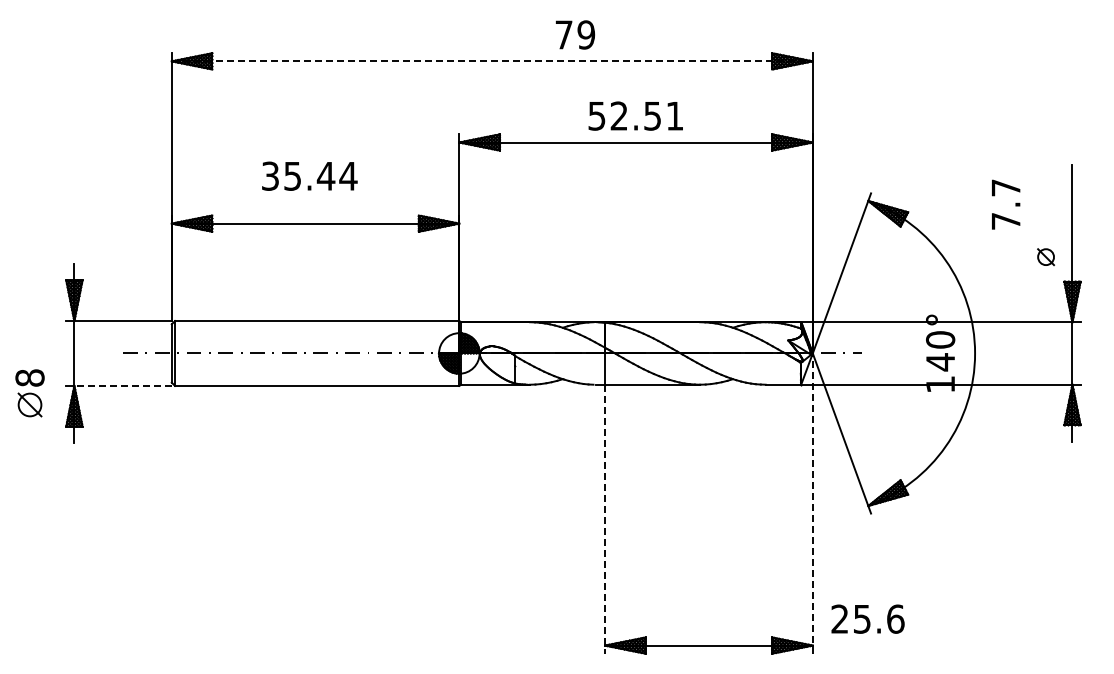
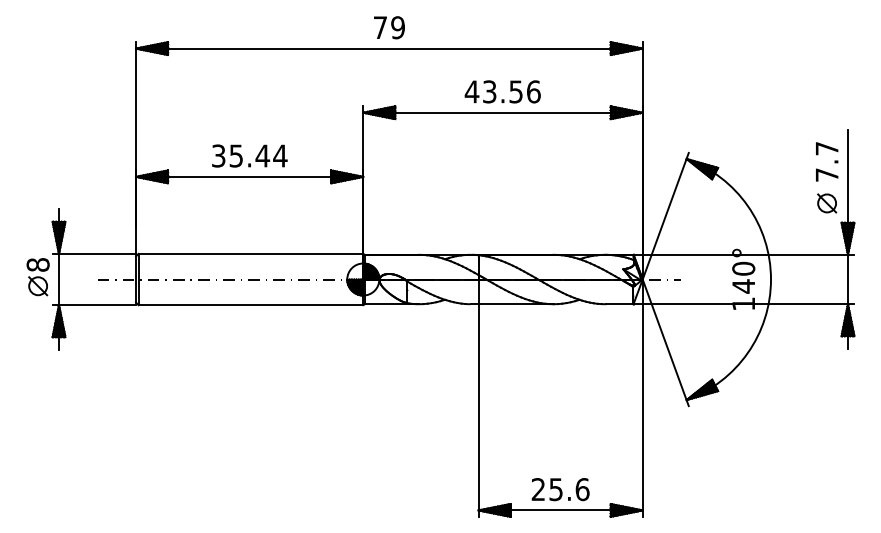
text: (575, 34) -> (389, 27), moved
line: (492, 61) -> (389, 48), dashed -> solid
text: (635, 115) -> (502, 91), 52.51 -> 43.56
text: (309, 175) -> (249, 155), moved
text: (1006, 204) -> (827, 161), moved
part: (1045, 256) -> (826, 202), size x1.43
line: (123, 385) -> (97, 304), dashed -> solid
part: (29, 393) -> (37, 277), moved
line: (812, 503) -> (642, 398), dashed -> solid
line: (605, 519) -> (478, 410), dashed -> solid
text: (867, 618) -> (560, 489), moved

